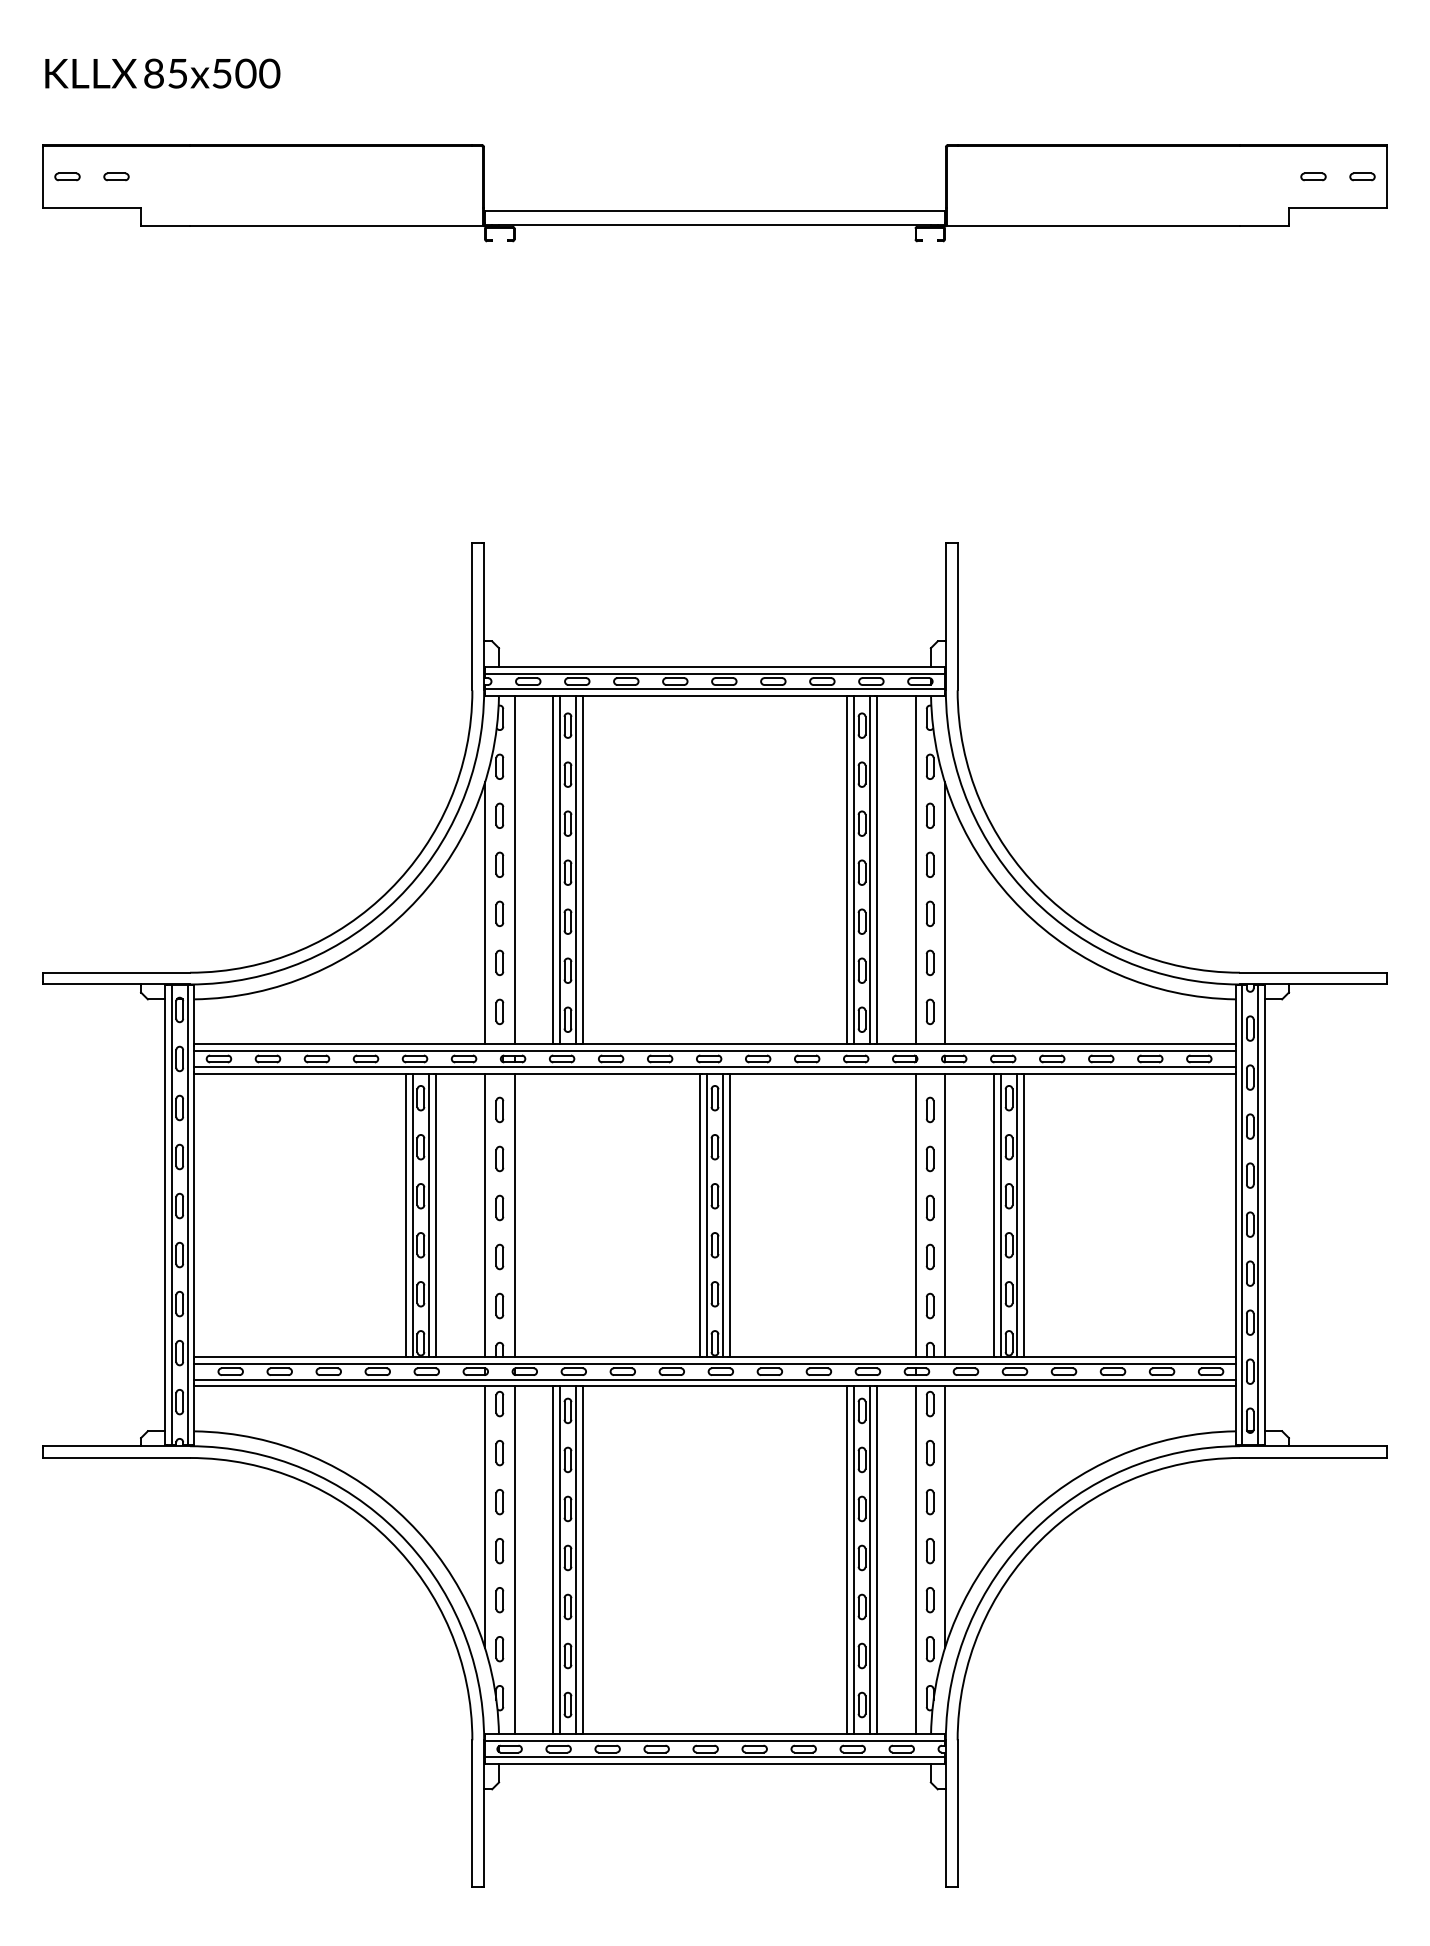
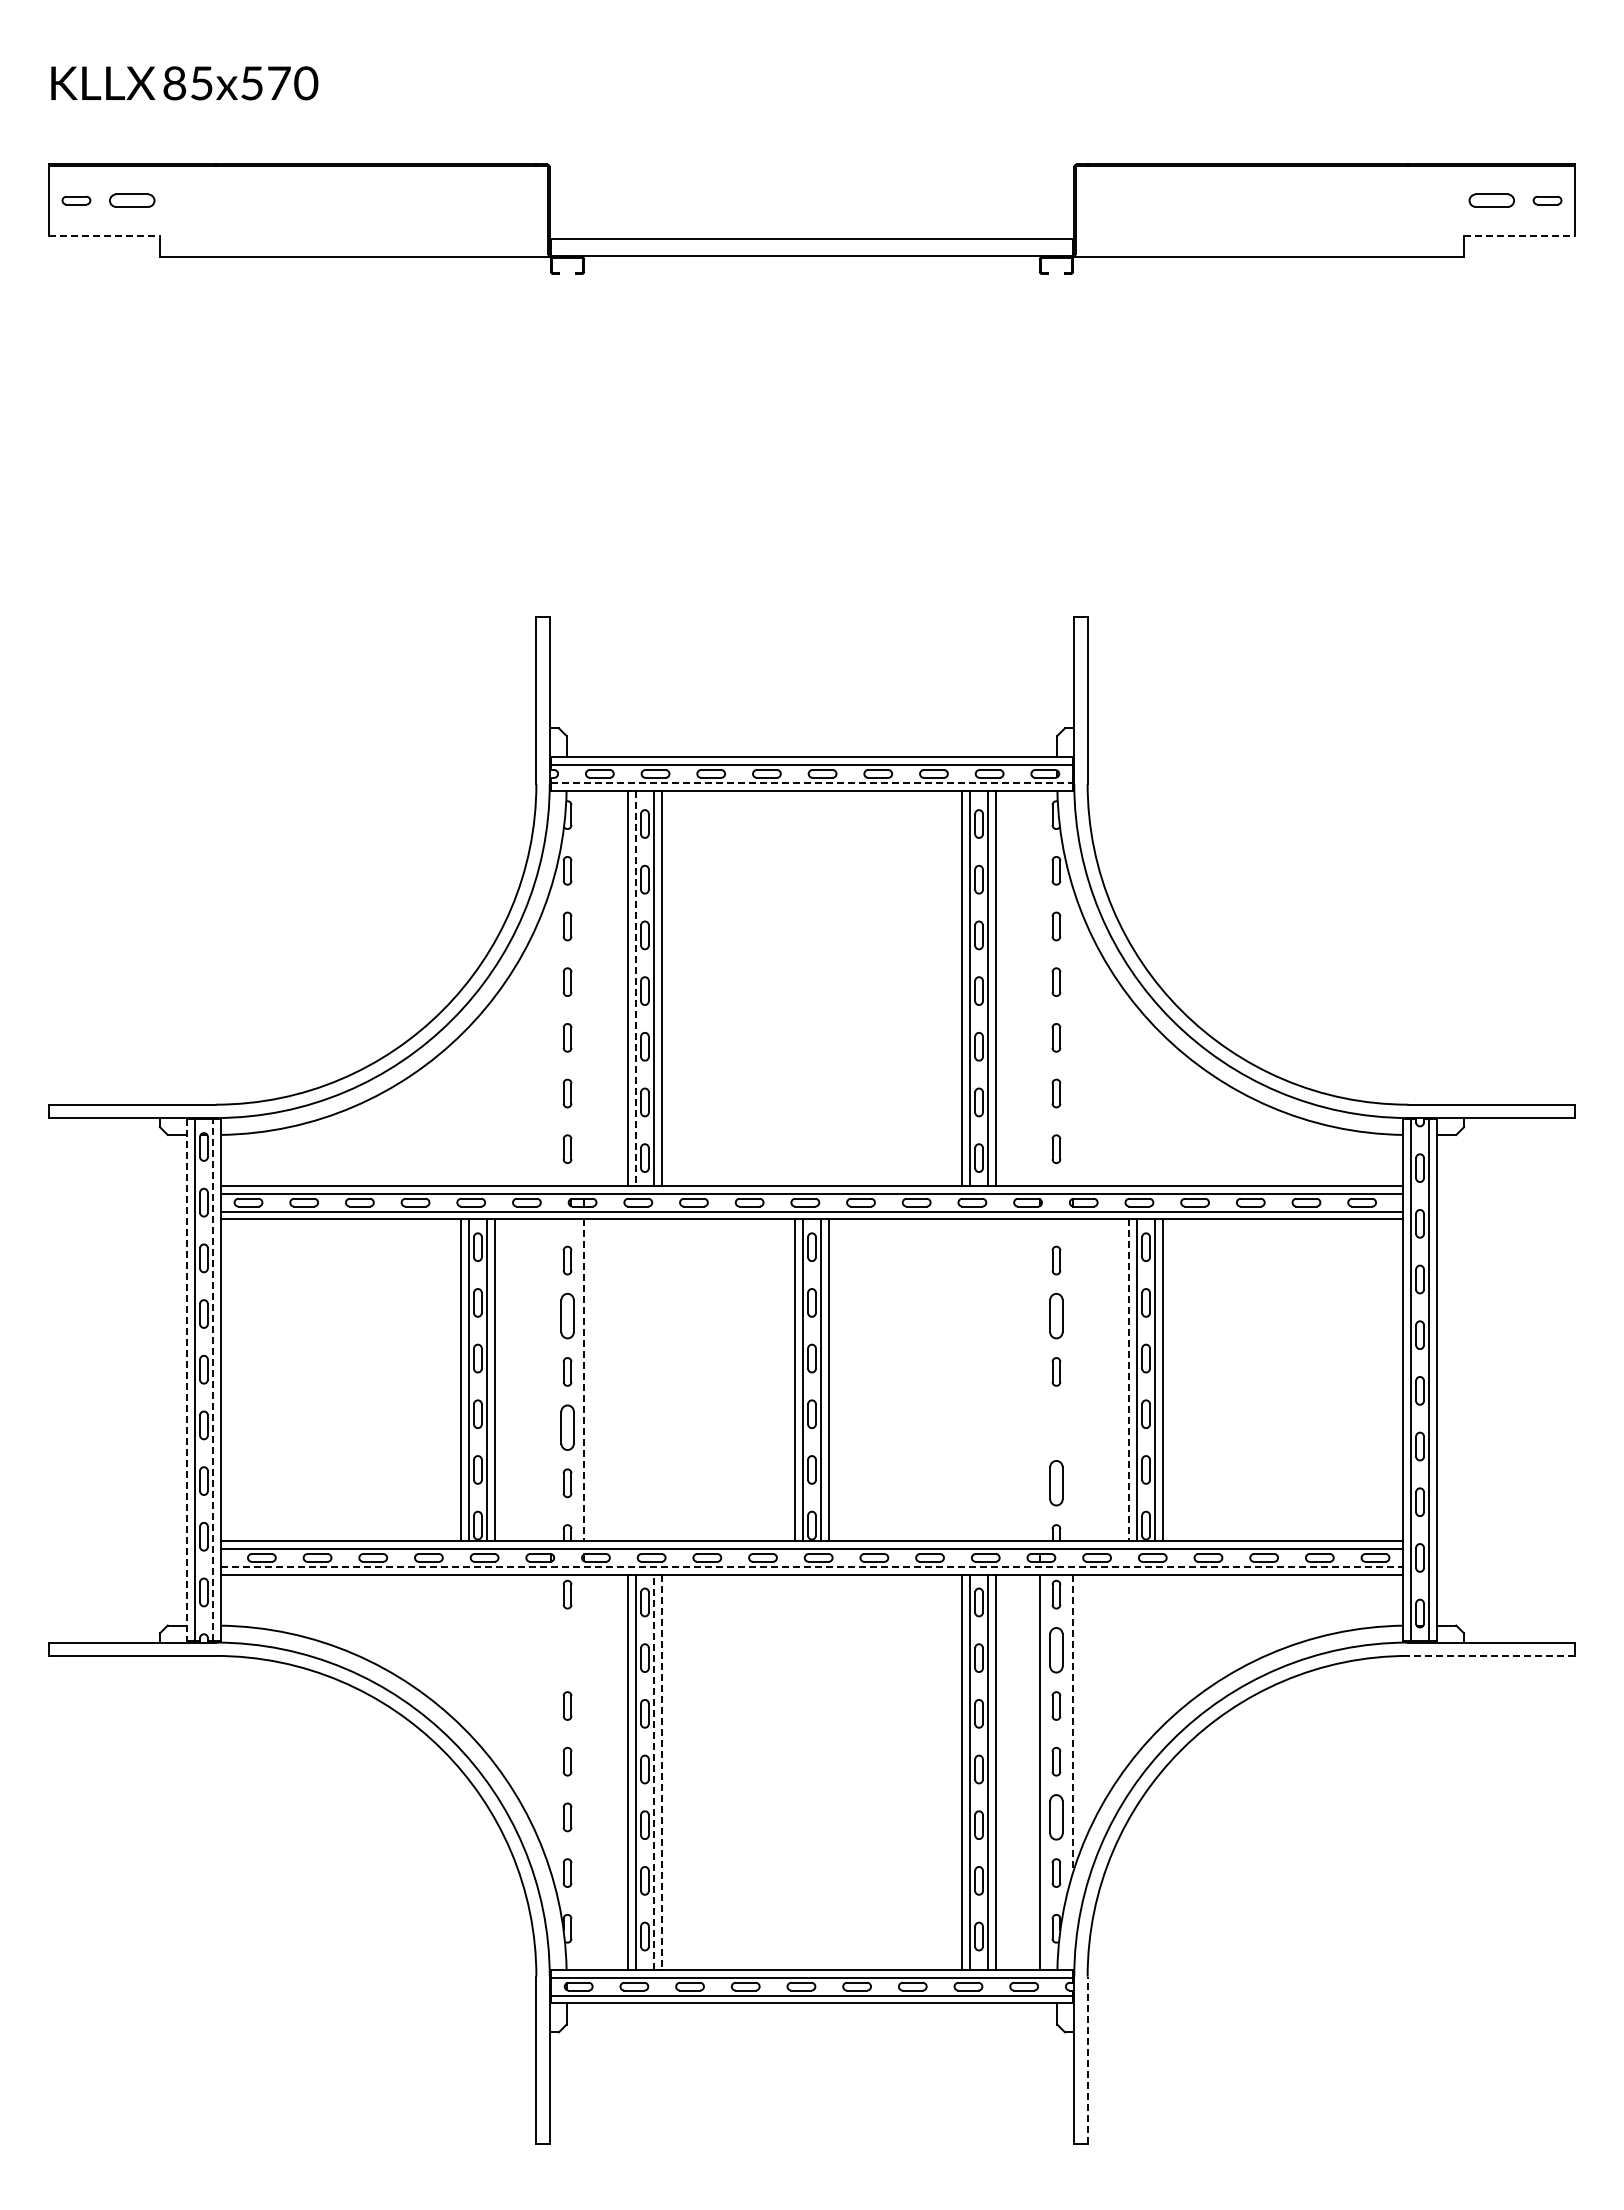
text: (246, 73) -> (279, 83), 85x500 -> 85x570
part: (115, 176) -> (131, 200), size x1.6
part: (1313, 176) -> (1491, 200), size x1.6
line: (92, 207) -> (104, 235), solid -> dashed
line: (1337, 207) -> (1519, 235), solid -> dashed
line: (715, 689) -> (812, 782), solid -> dashed
line: (514, 869) -> (584, 987), removed
line: (915, 869) -> (1039, 987), removed
line: (560, 870) -> (636, 988), solid -> dashed
line: (484, 912) -> (550, 1036), removed
line: (945, 912) -> (1073, 1036), removed
part: (499, 1159) -> (567, 1316), size x1.6
part: (930, 1159) -> (1056, 1316), size x1.6
line: (187, 1214) -> (212, 1379), solid -> dashed
line: (165, 1215) -> (187, 1380), solid -> dashed
line: (484, 1215) -> (550, 1380), removed
line: (514, 1215) -> (584, 1380), solid -> dashed
line: (915, 1215) -> (1039, 1380), removed
line: (945, 1215) -> (1073, 1380), removed
line: (994, 1215) -> (1129, 1380), solid -> dashed
part: (499, 1256) -> (567, 1427), size x1.6
part: (930, 1256) -> (1056, 1427), removed
part: (930, 1306) -> (1056, 1483), size x1.6
line: (715, 1379) -> (812, 1566), solid -> dashed
part: (499, 1453) -> (567, 1650), removed
part: (930, 1453) -> (1056, 1650), size x1.6
line: (1313, 1457) -> (1491, 1655), solid -> dashed
line: (484, 1517) -> (550, 1723), removed
line: (945, 1517) -> (1073, 1723), solid -> dashed
line: (514, 1559) -> (584, 1771), removed
line: (575, 1560) -> (653, 1772), solid -> dashed
line: (582, 1560) -> (661, 1772), solid -> dashed
part: (930, 1600) -> (1056, 1817), size x1.6
line: (957, 1814) -> (1087, 2060), solid -> dashed

